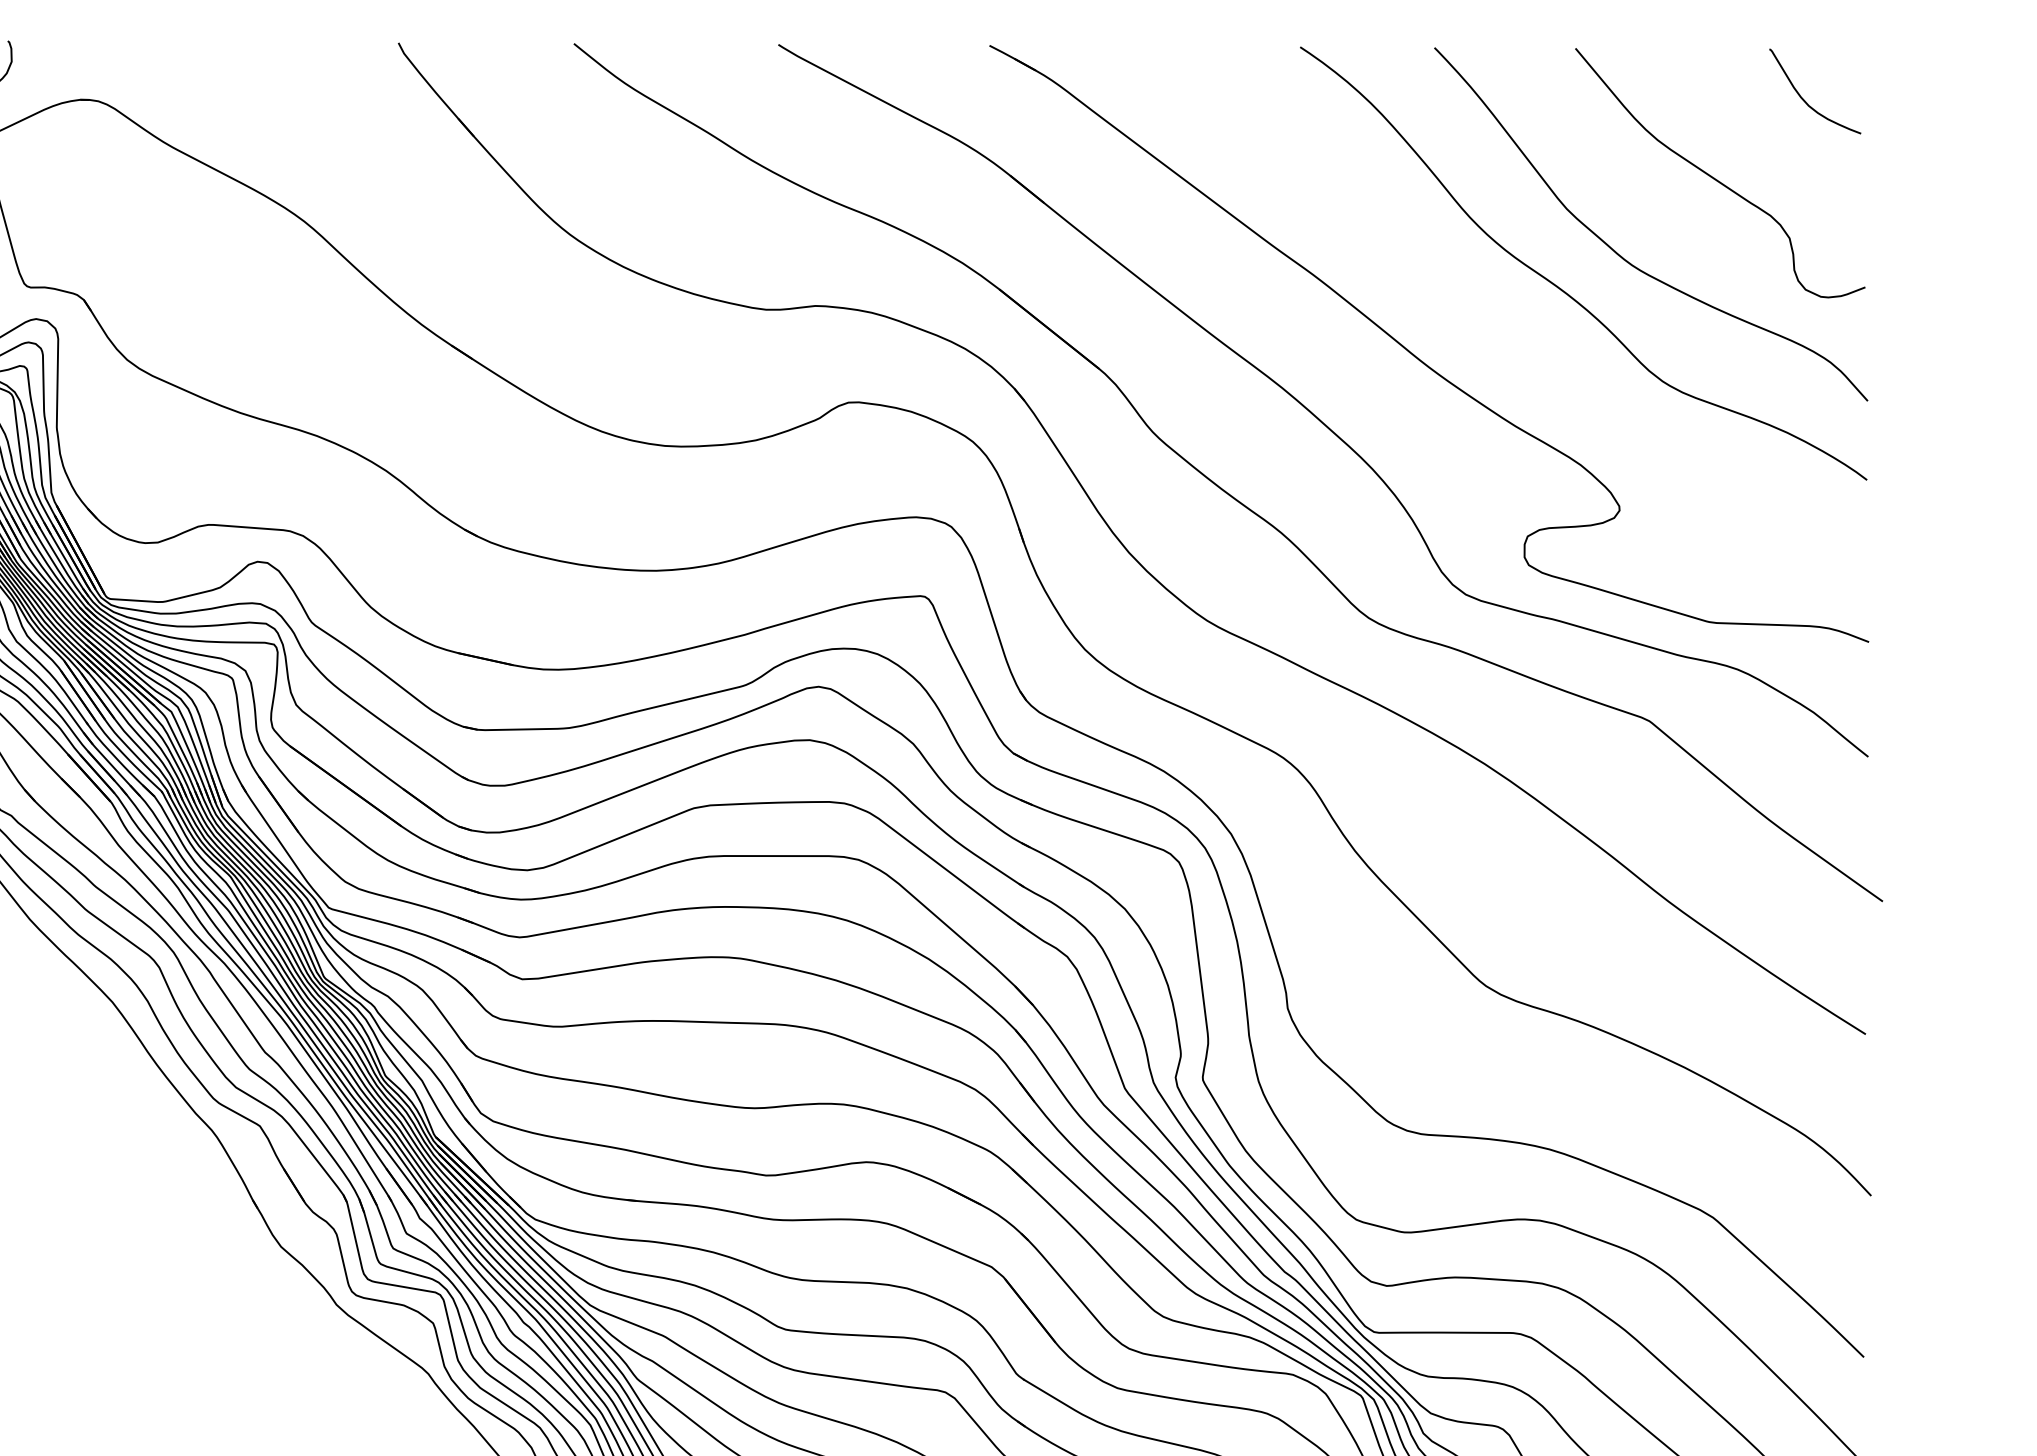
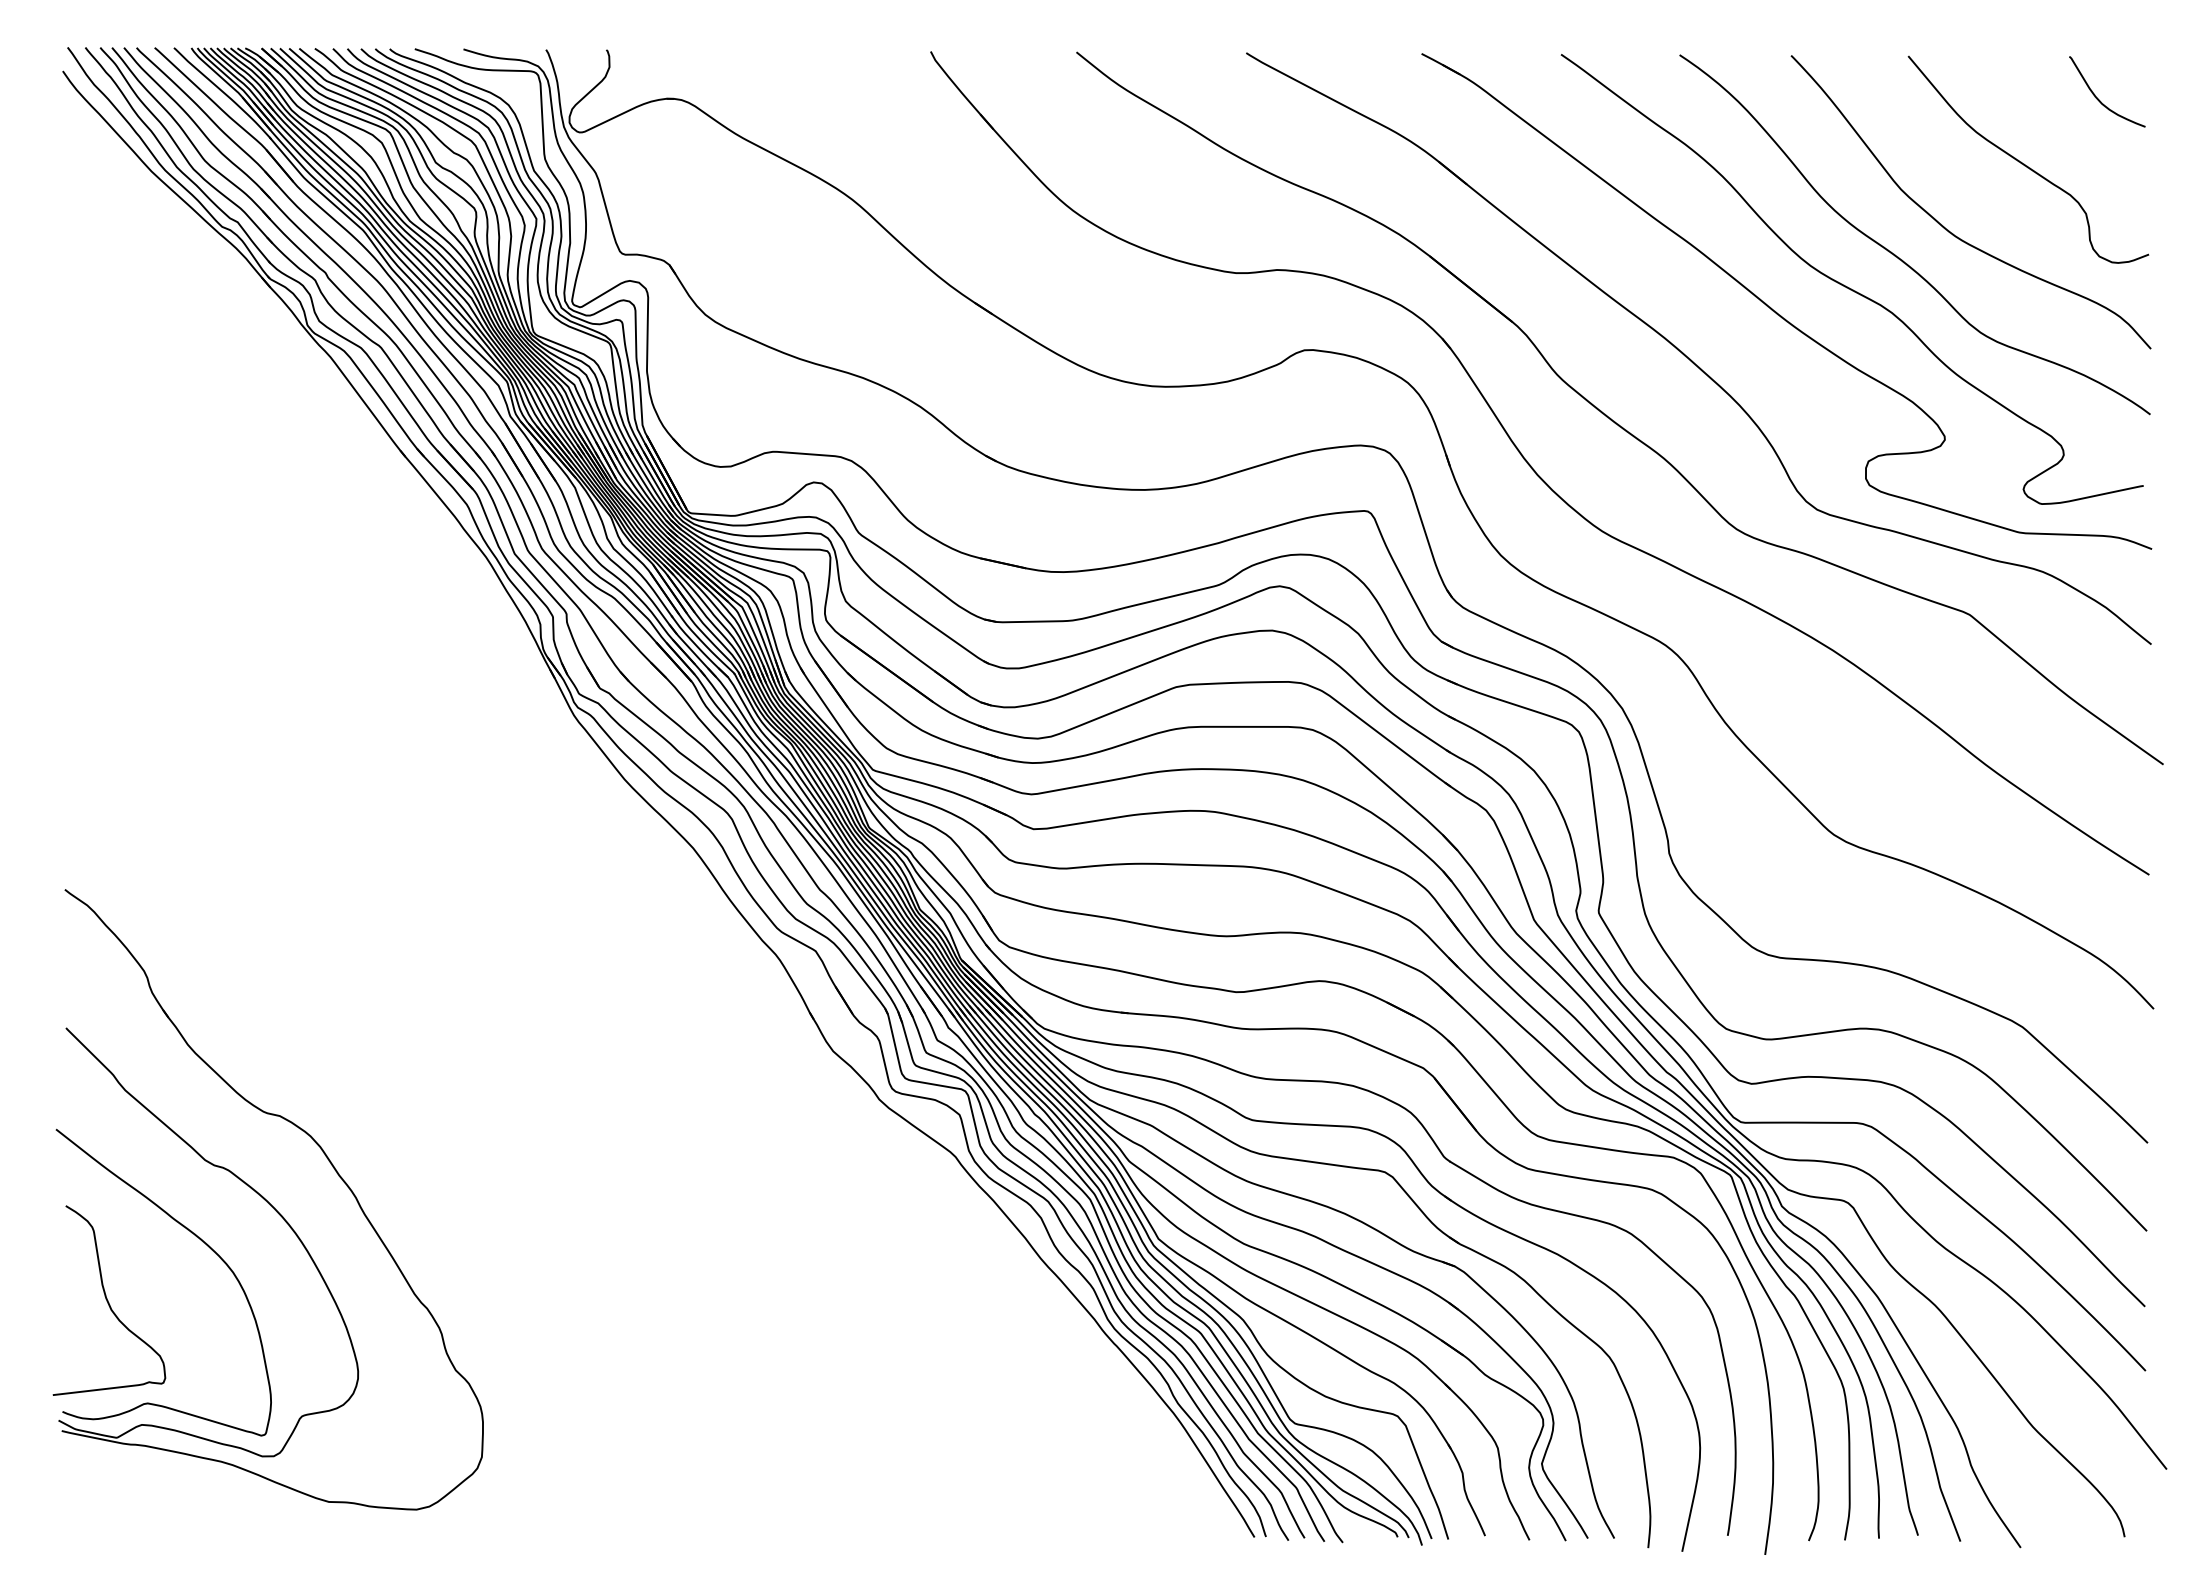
curve: (1502, 325) -> (1847, 286), added

